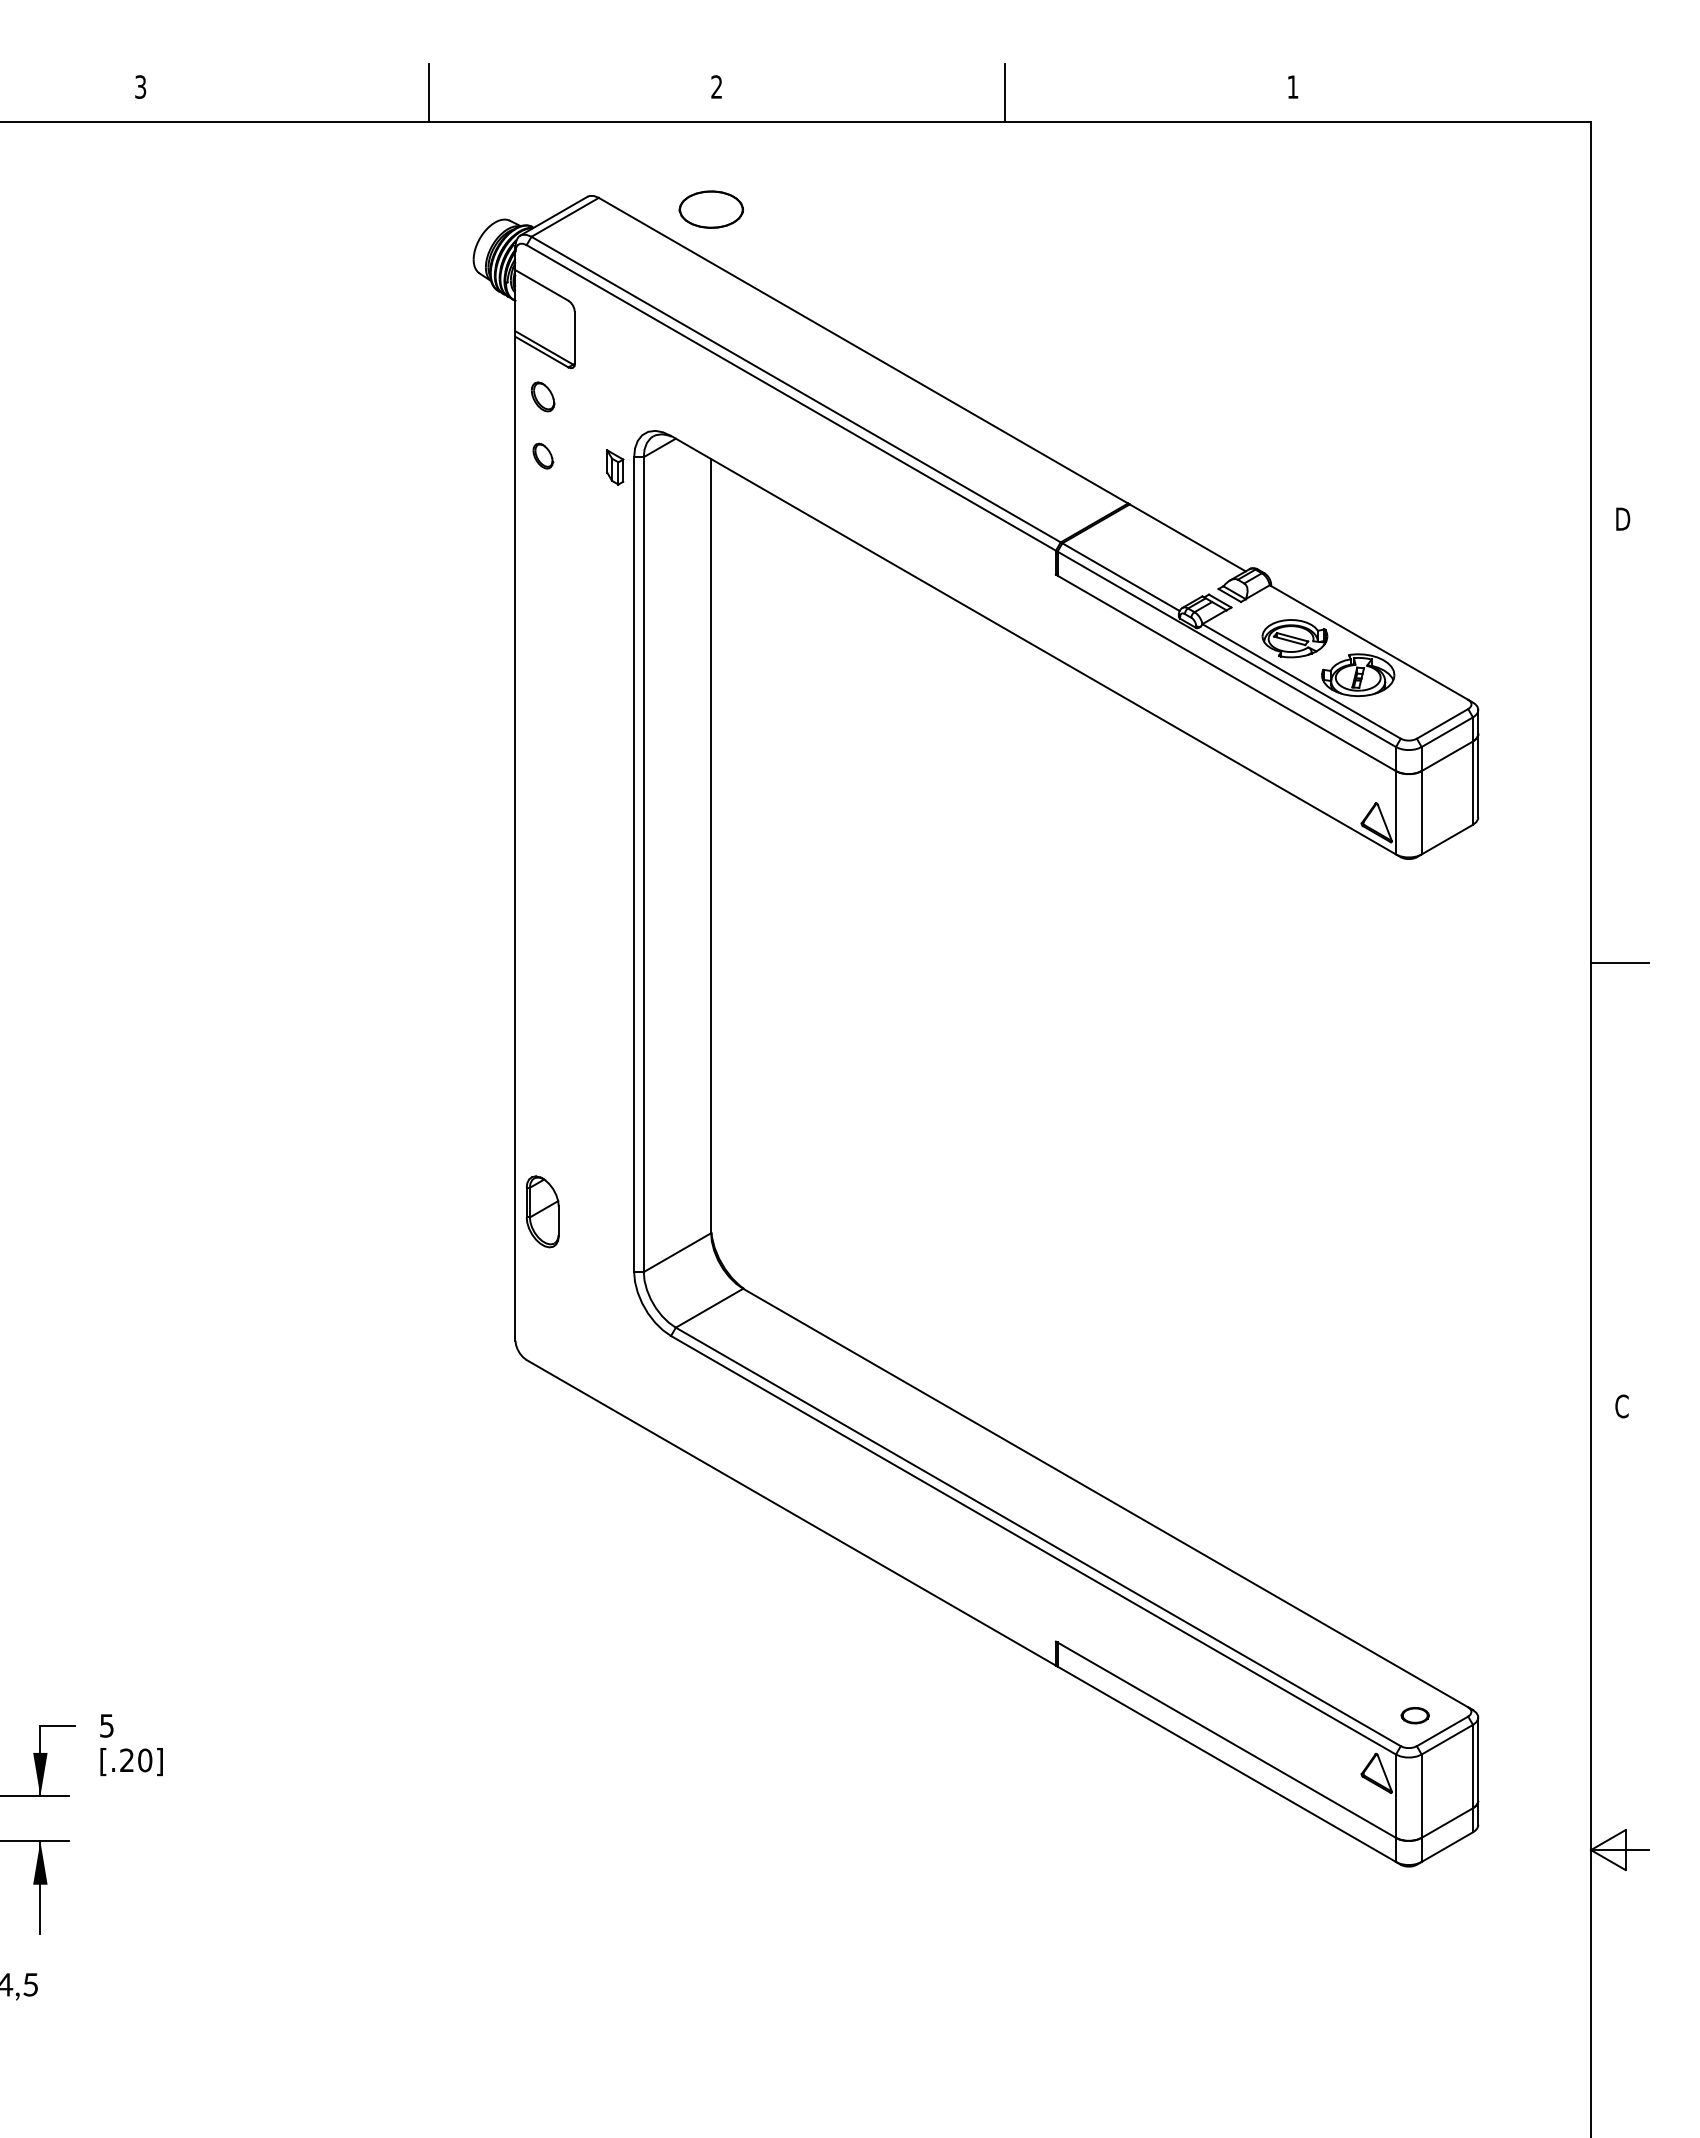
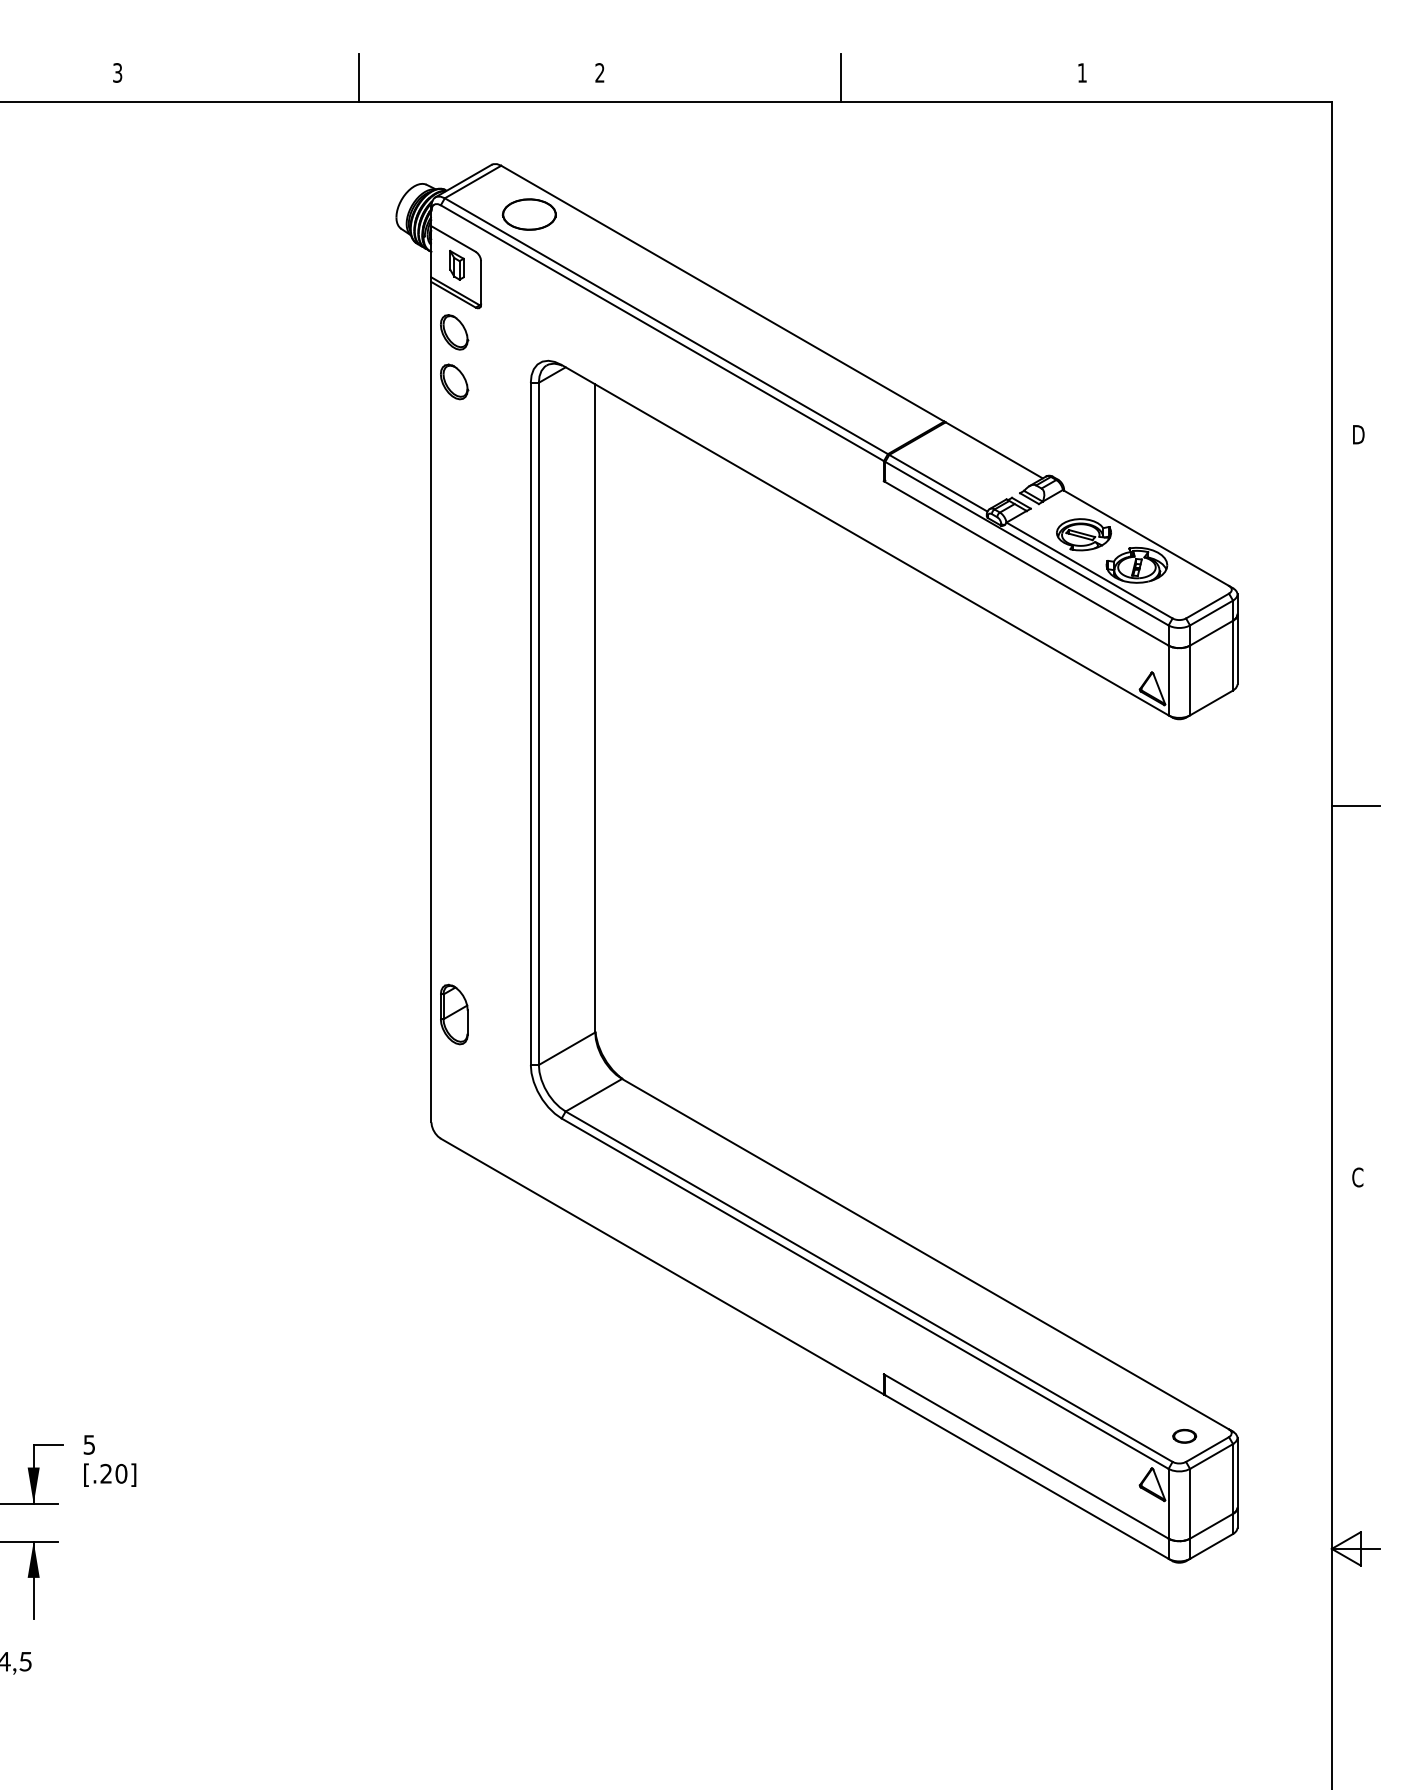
part: (710, 209) -> (528, 214), moved
part: (543, 397) -> (454, 332), size x1.43
part: (543, 455) -> (454, 381), size x1.67
part: (614, 466) -> (456, 264), moved

